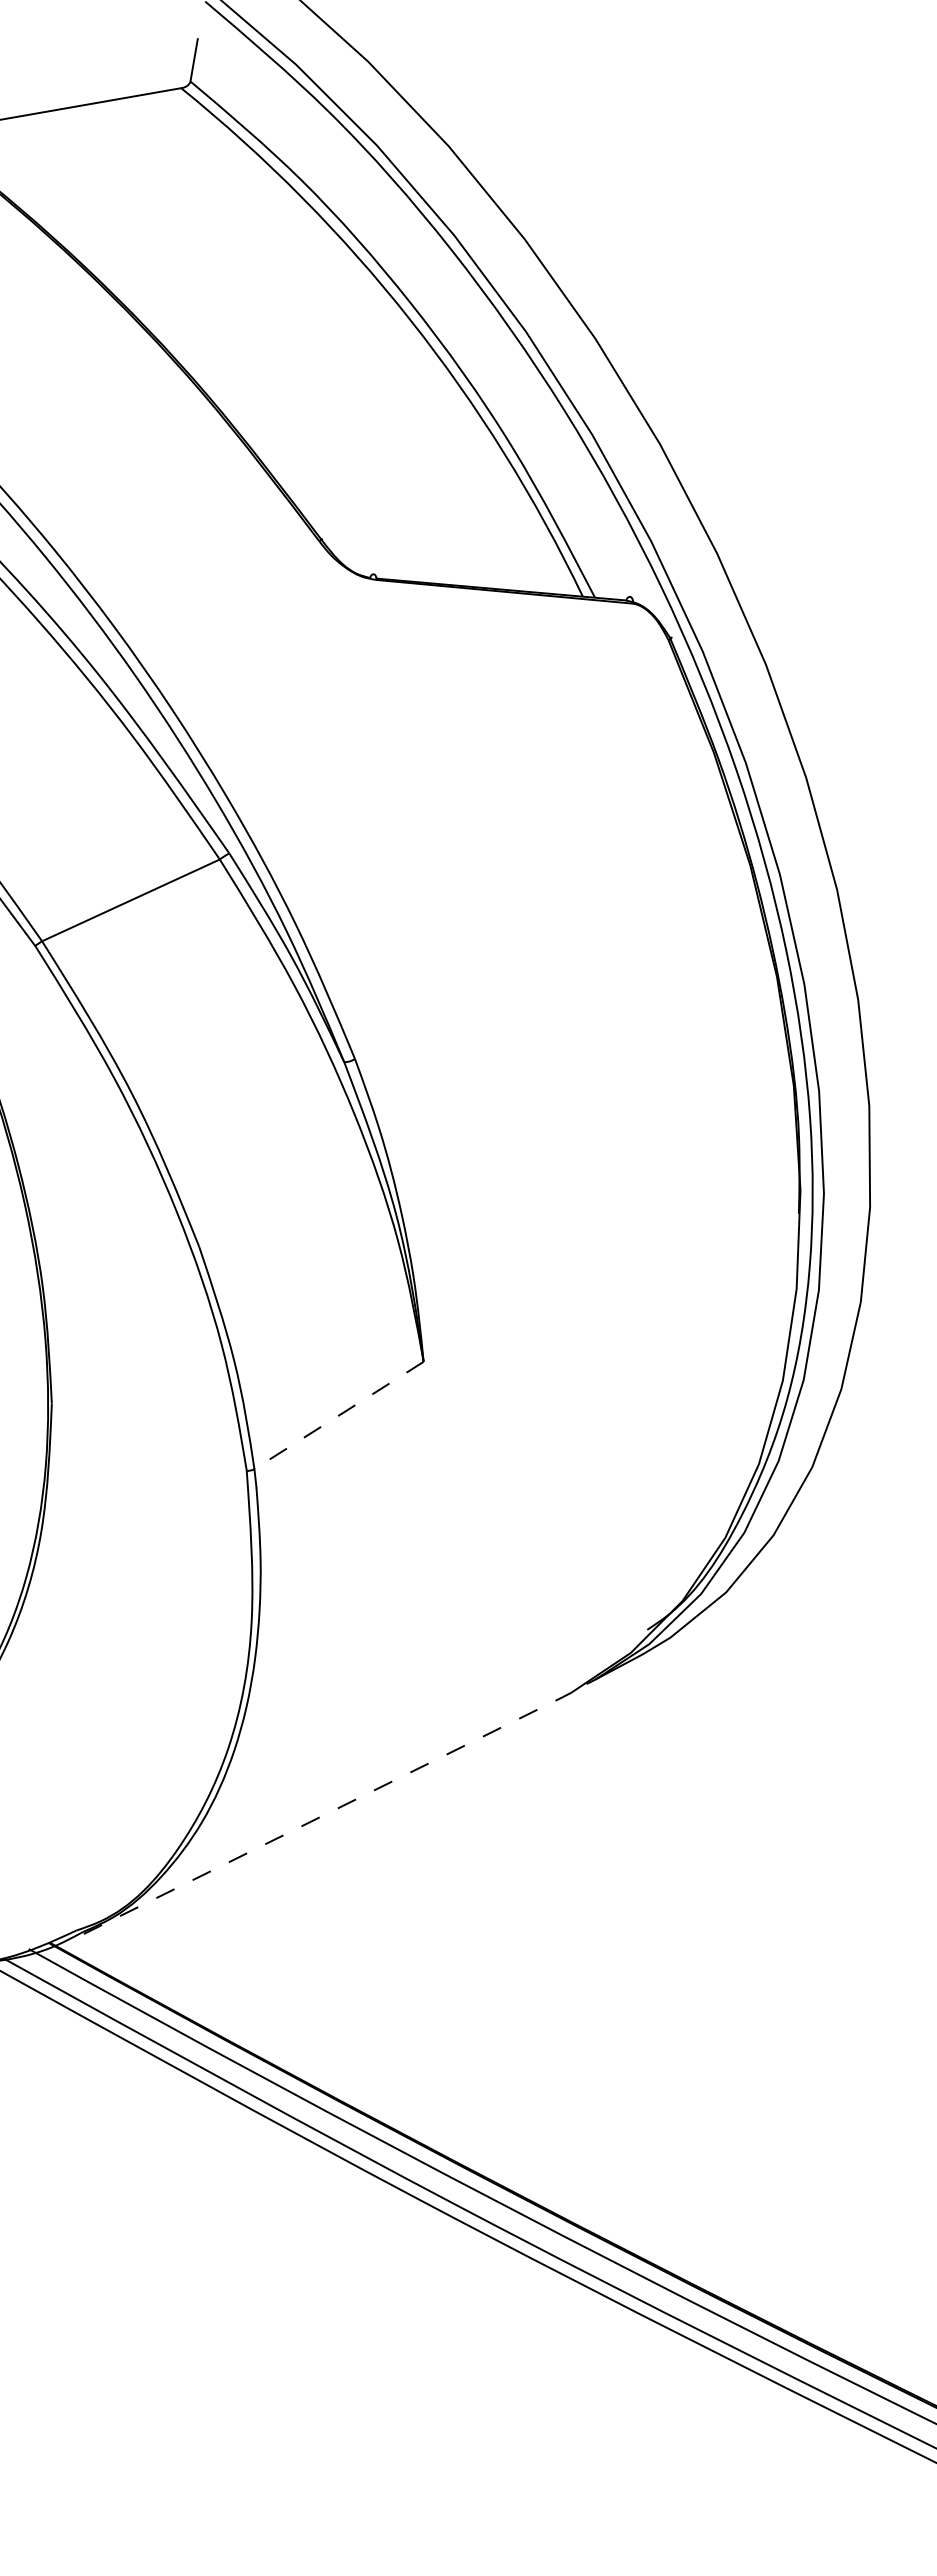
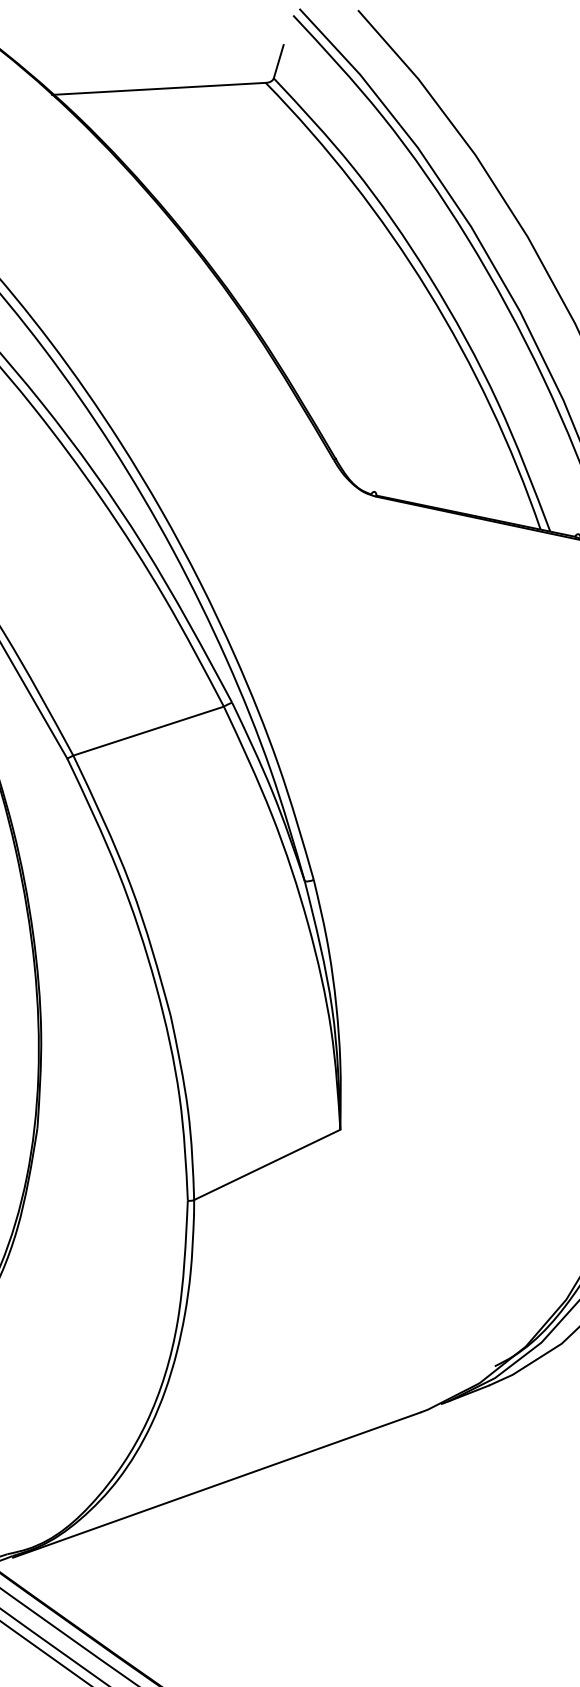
line: (338, 1415) -> (266, 1164), dashed -> solid
line: (323, 1815) -> (216, 1485), dashed -> solid

